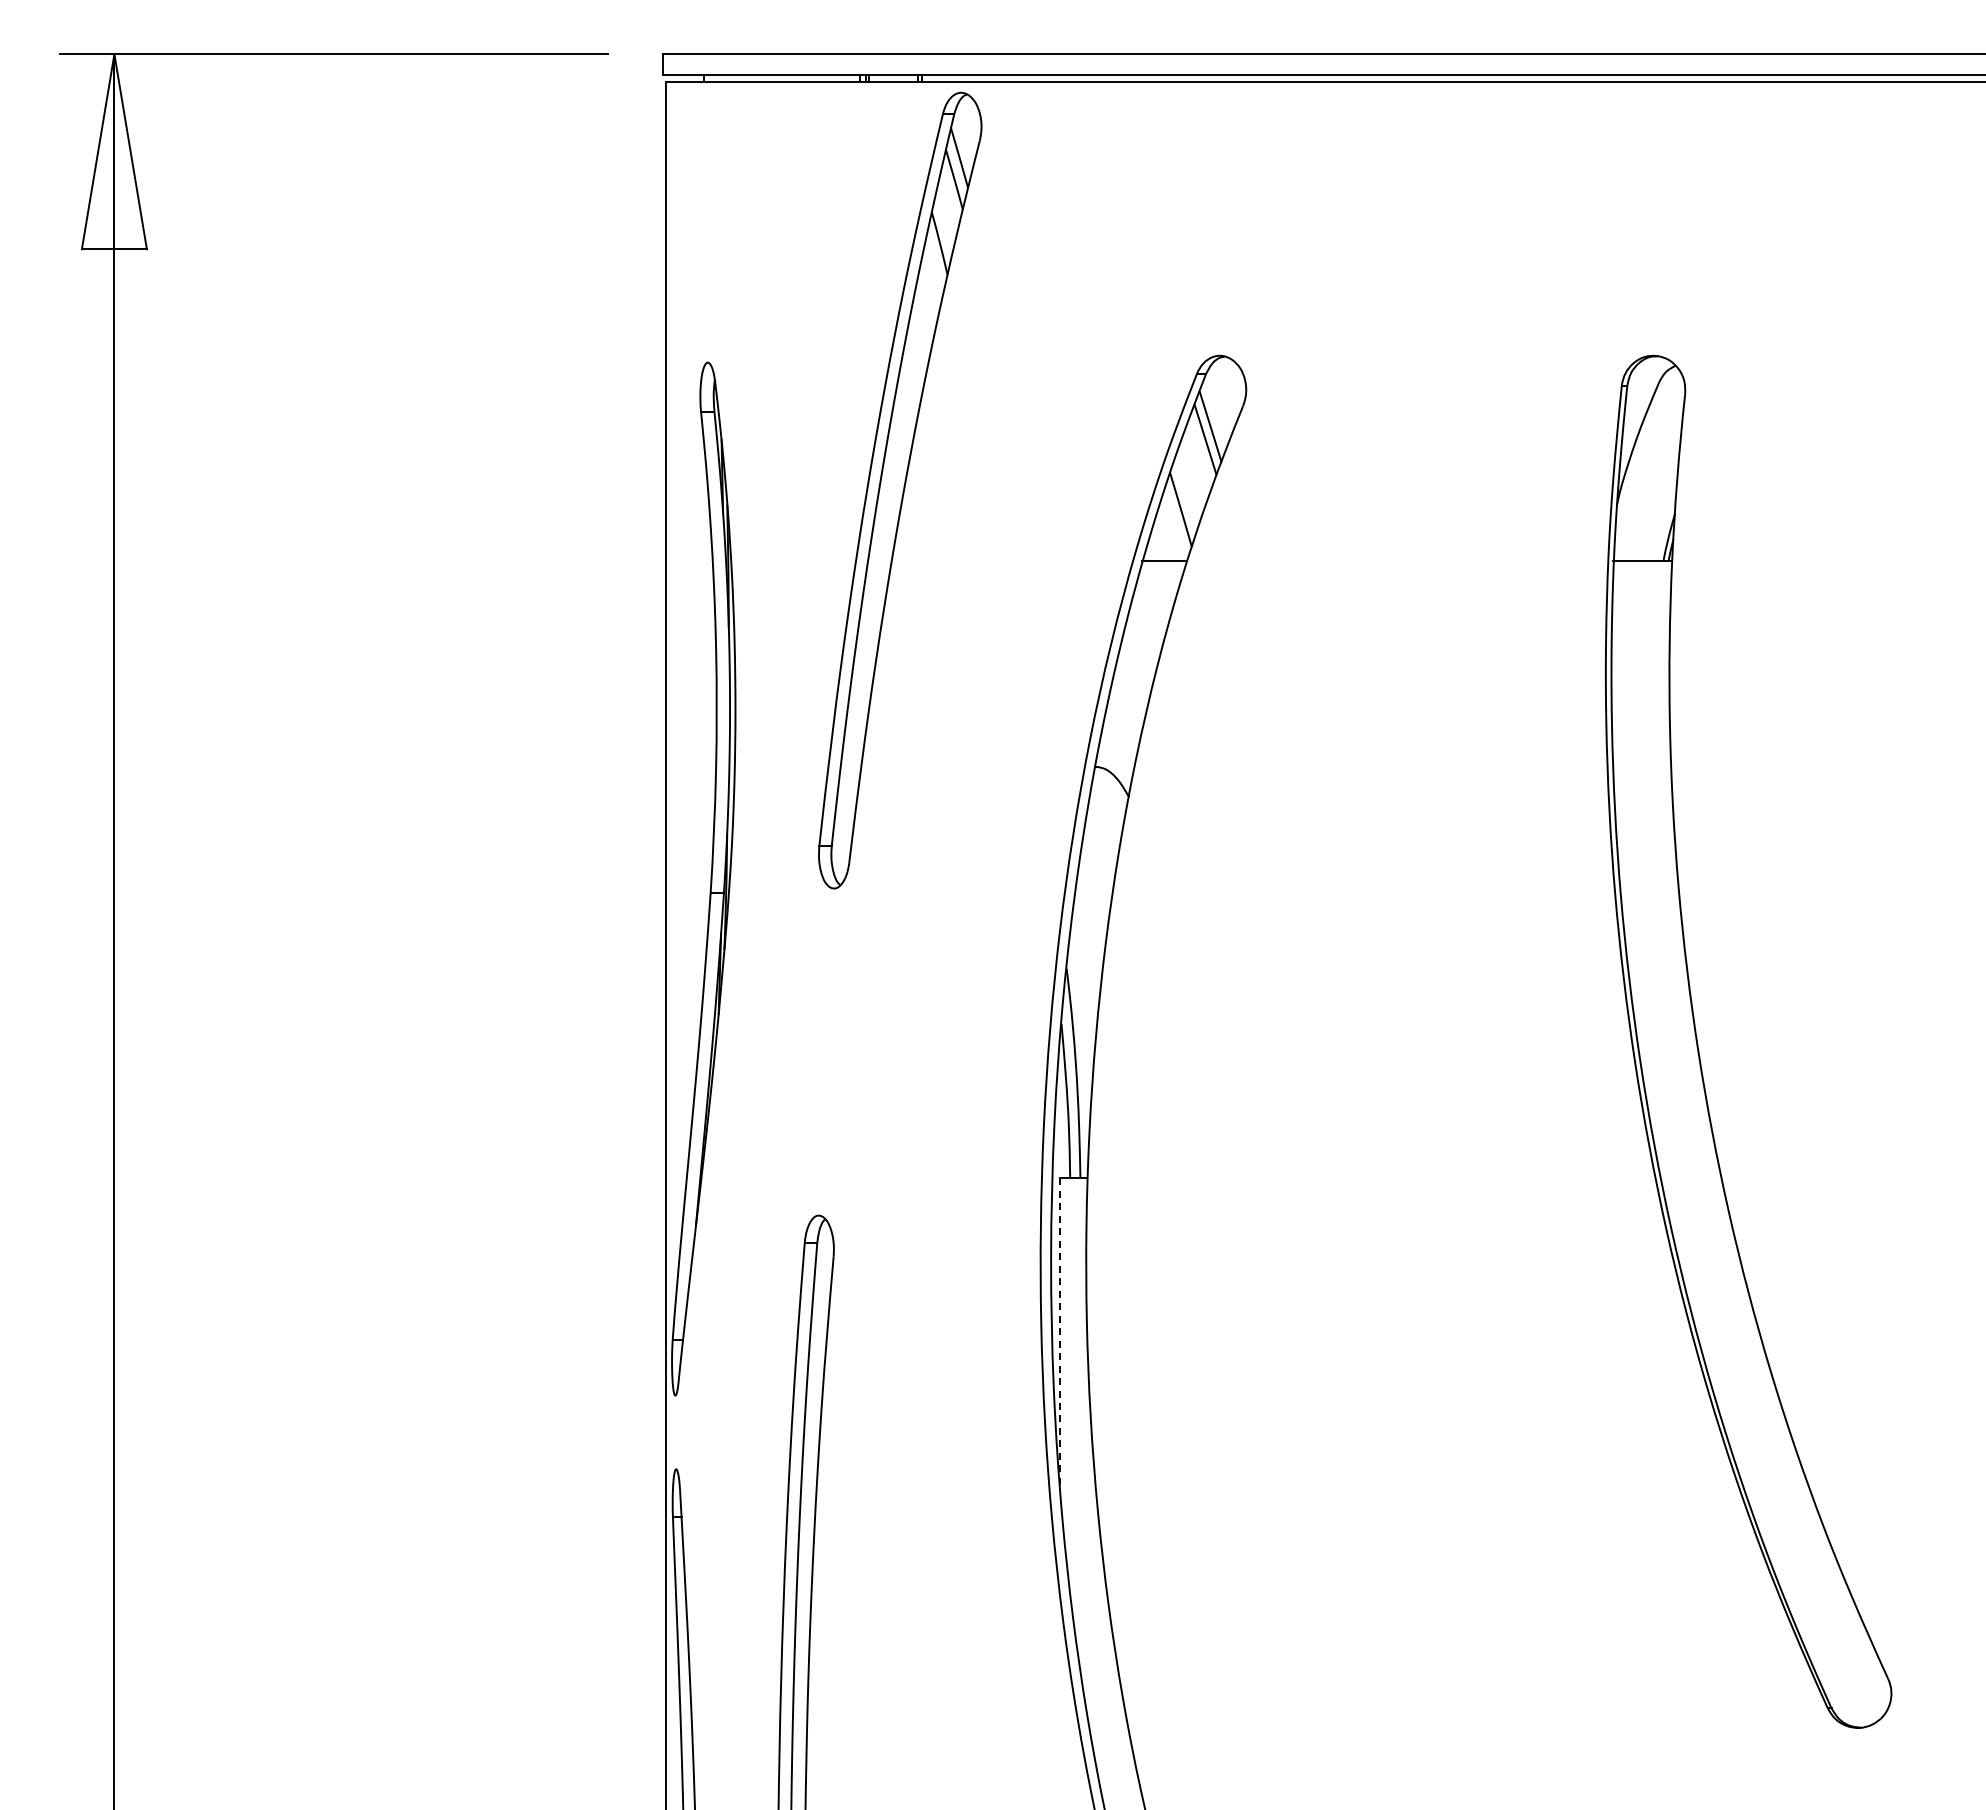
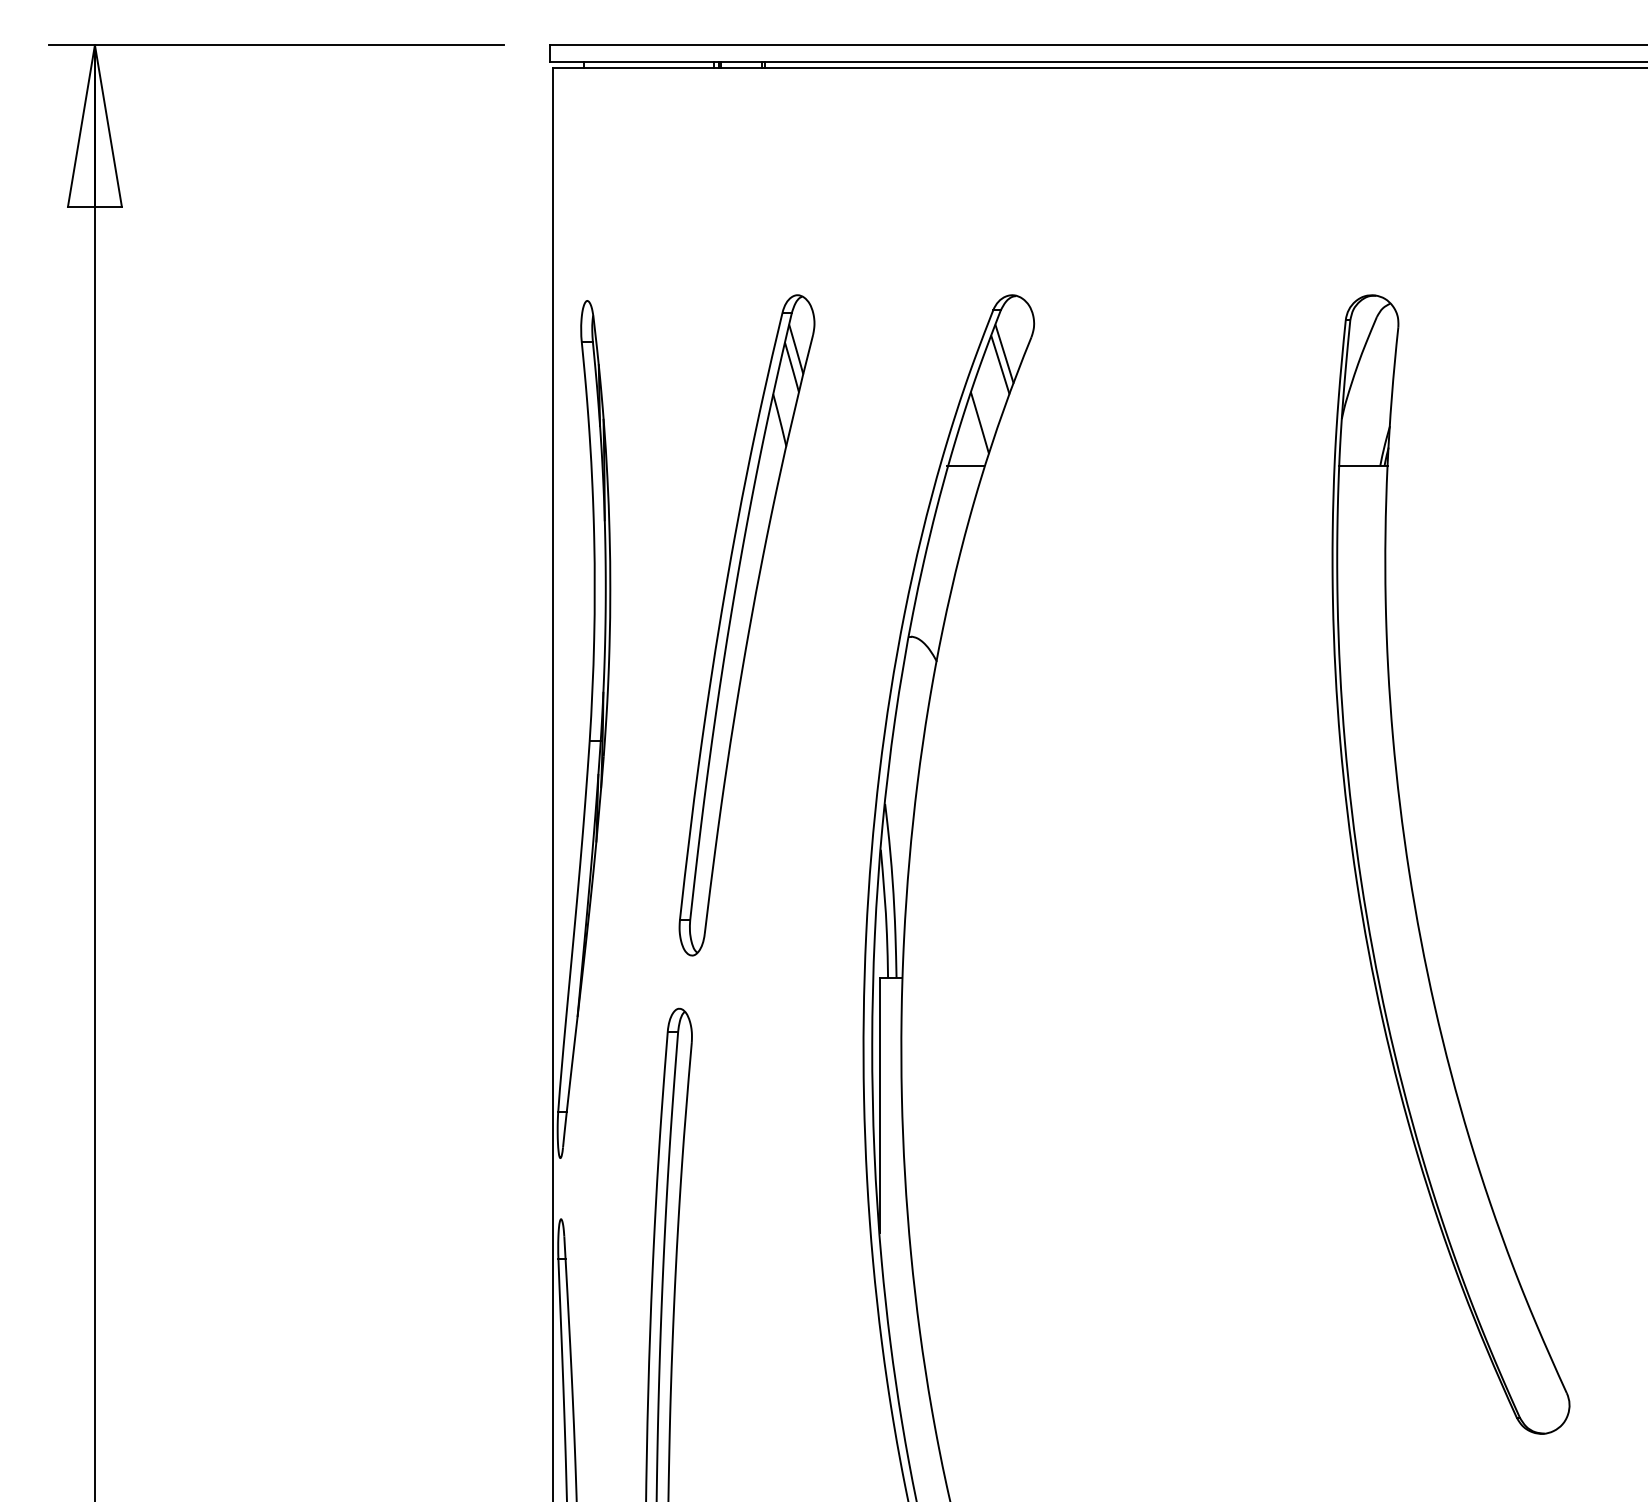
part: (900, 490) -> (747, 625), moved
line: (1060, 1331) -> (880, 1104), dashed -> solid

